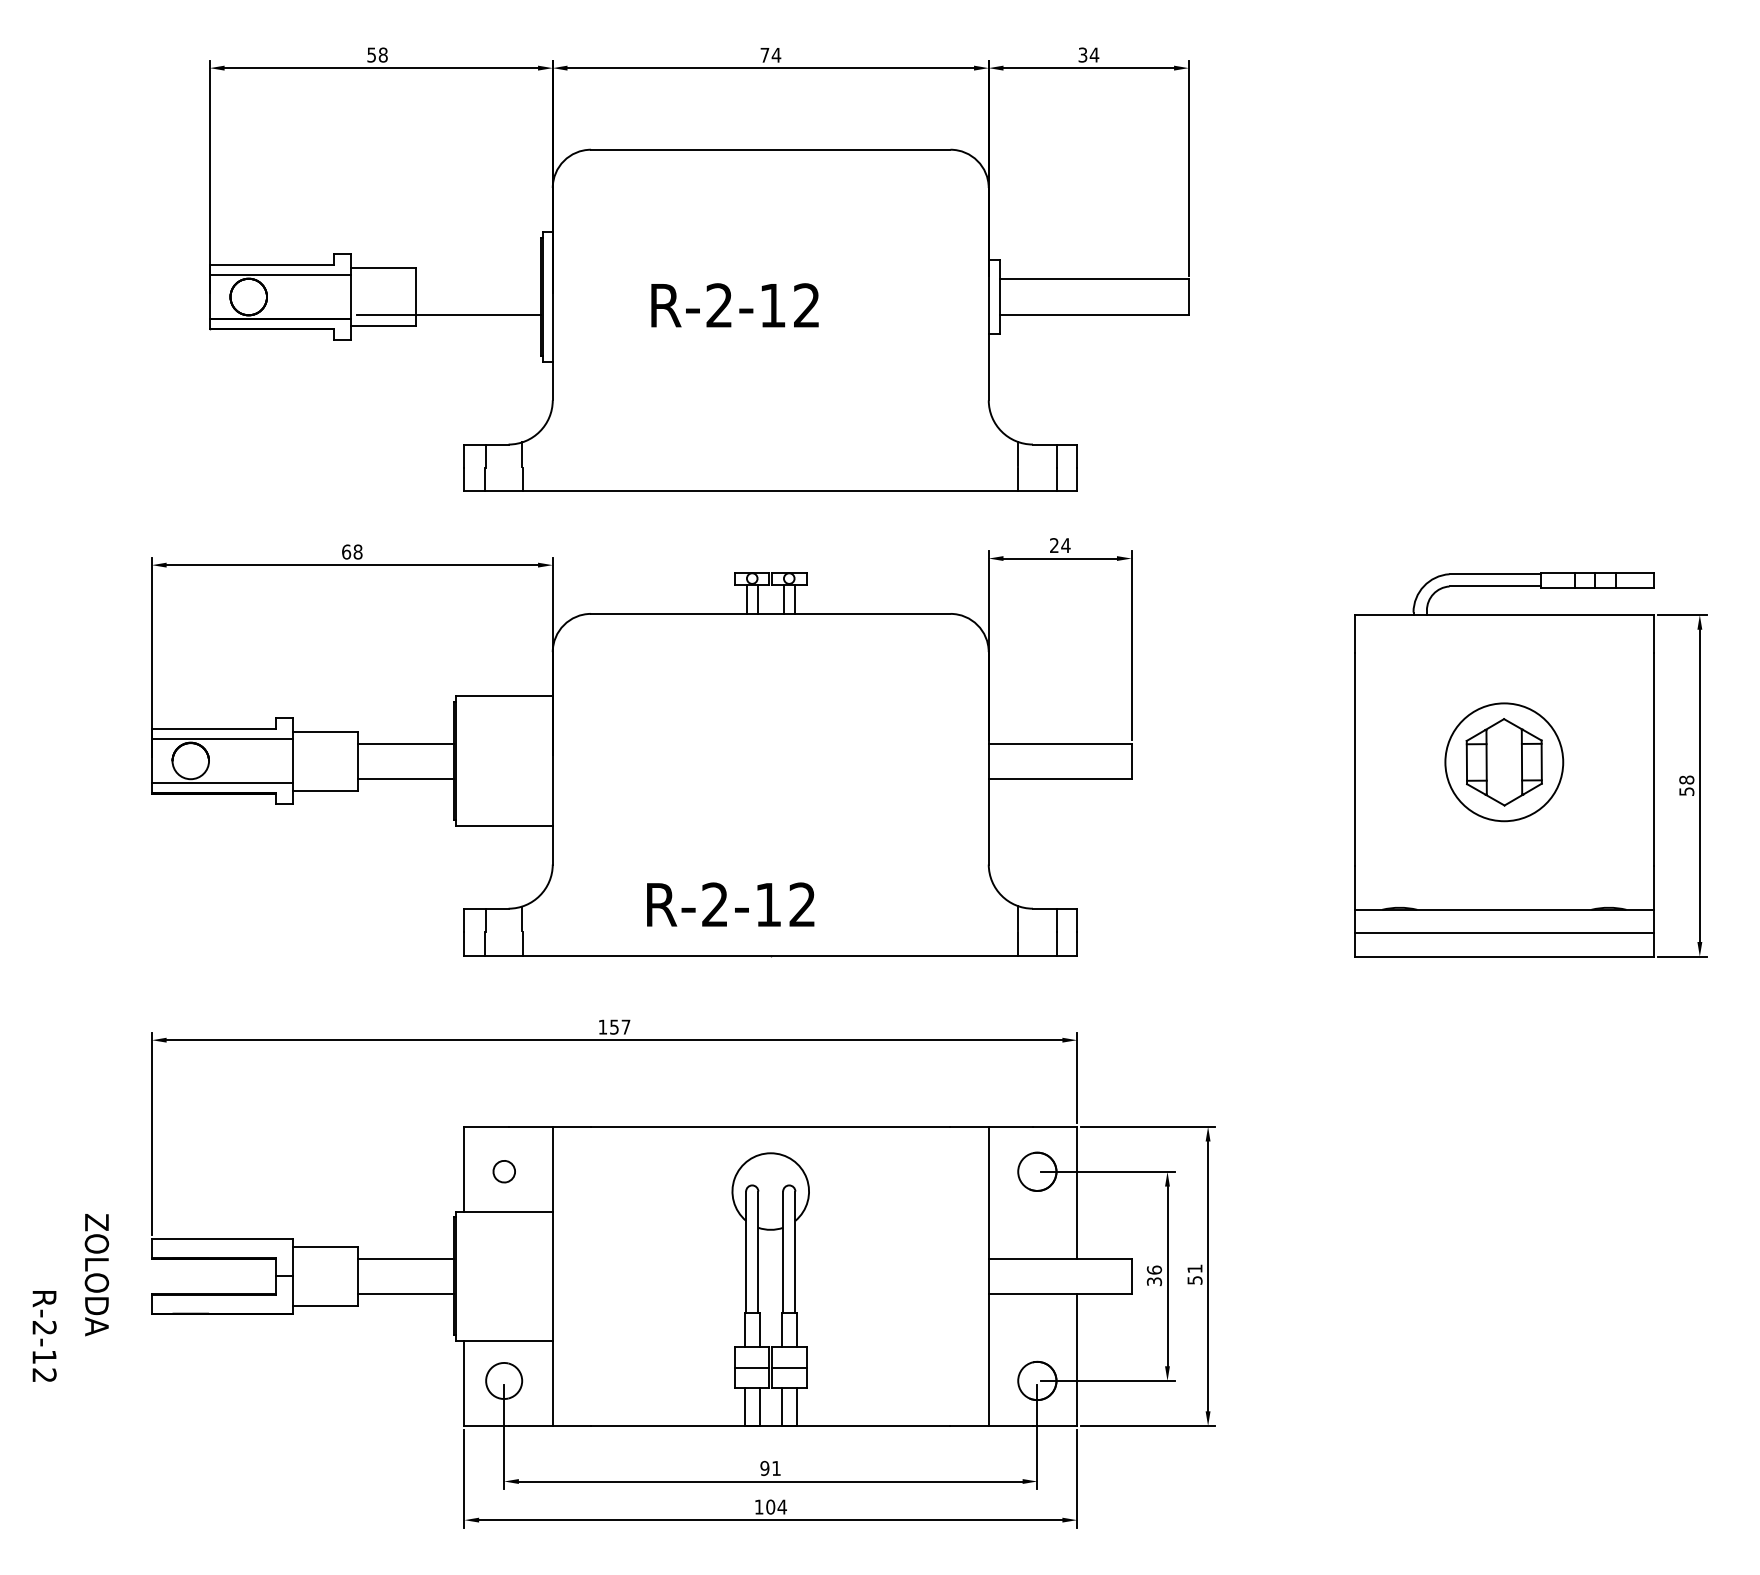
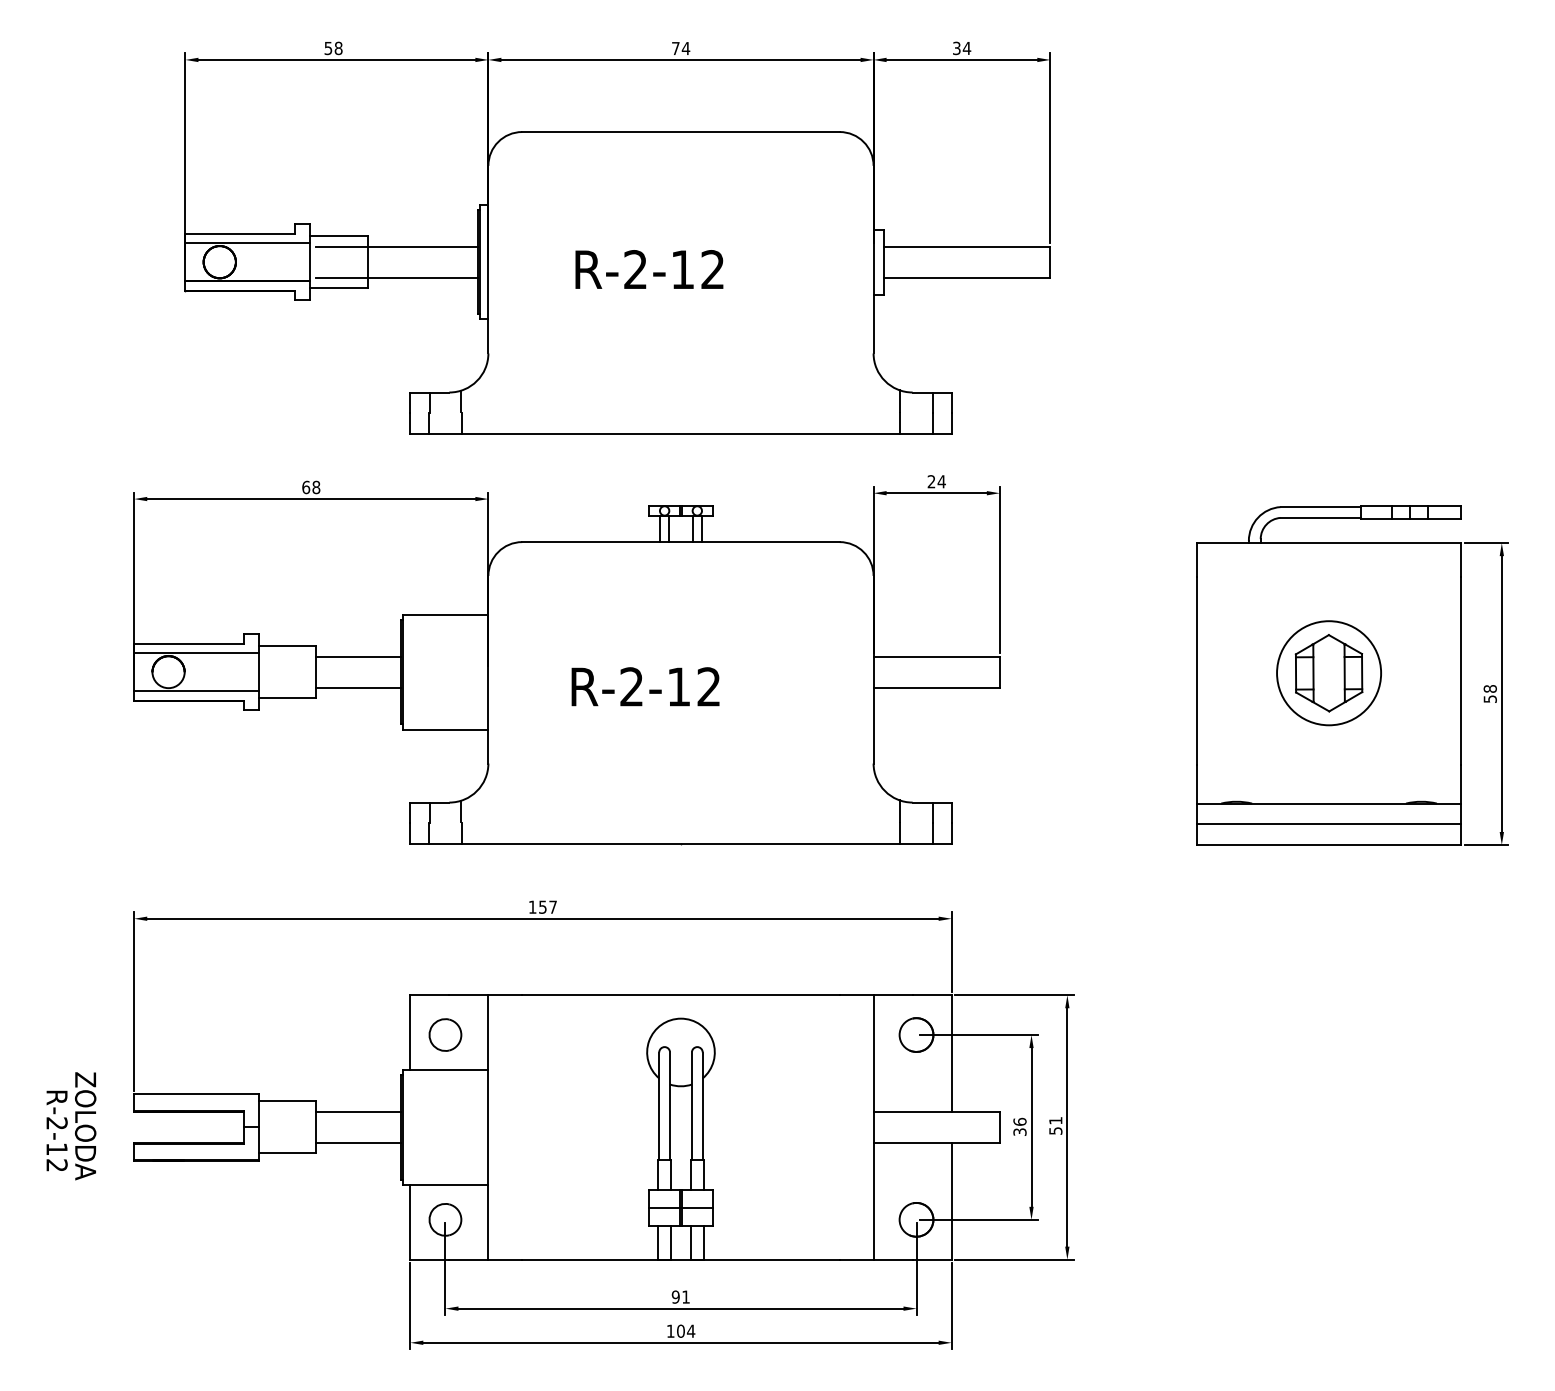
line: (448, 279) -> (396, 246), added
text: (730, 904) -> (645, 686), moved
part: (504, 1171) -> (445, 1034), size x1.67
text: (44, 1336) -> (57, 1131), moved

